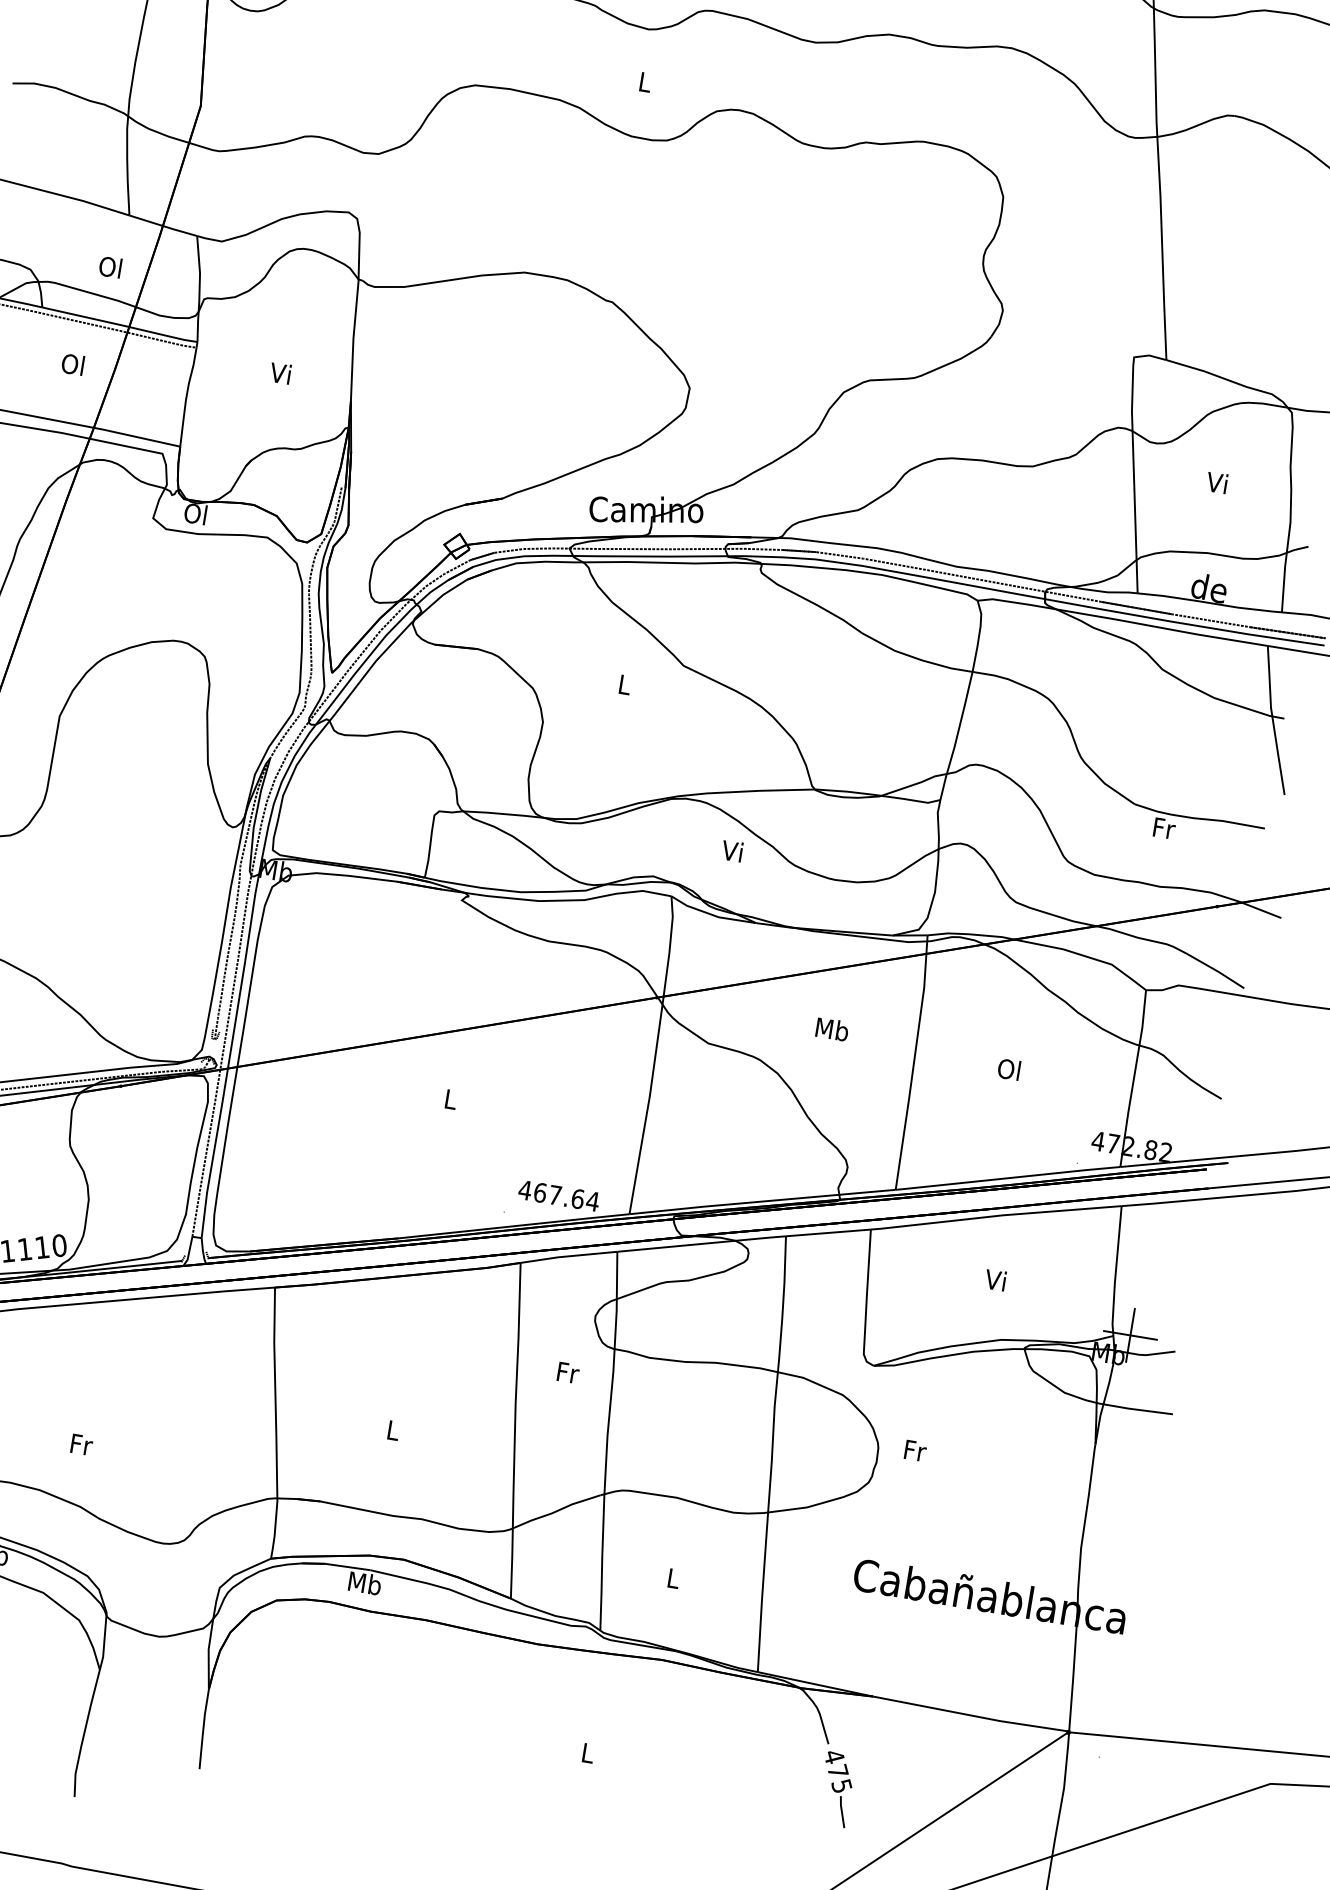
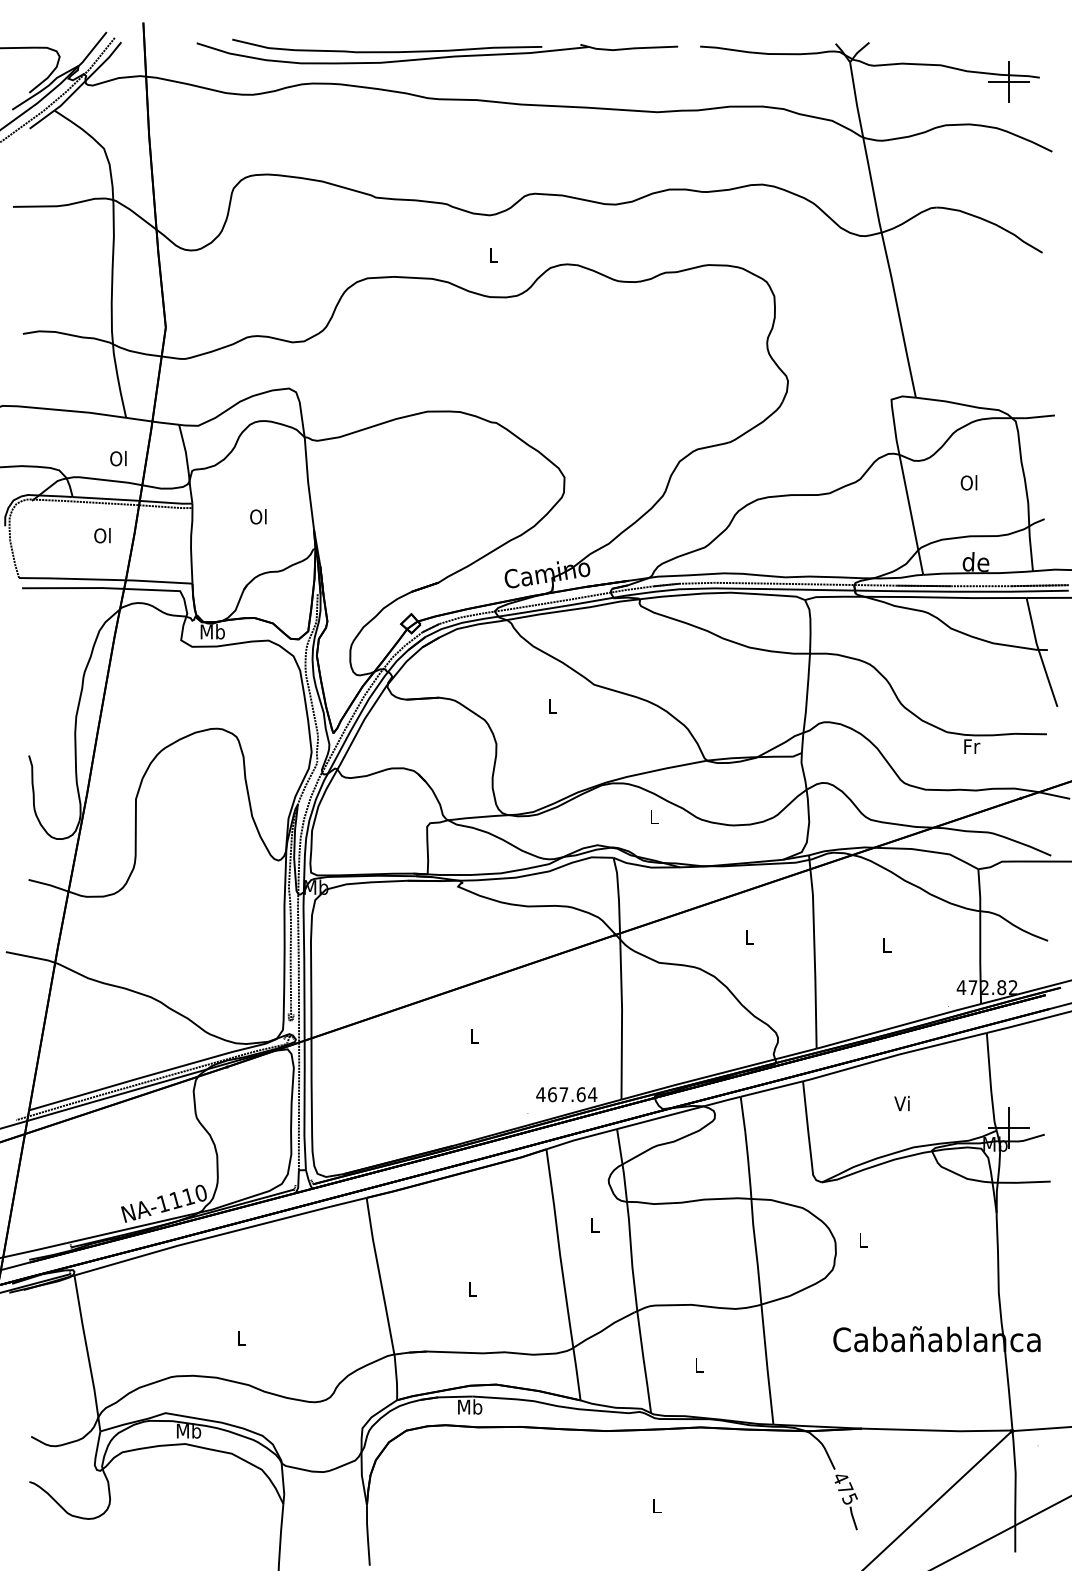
text: (281, 373) -> (258, 516), Vi -> Ol
text: (1216, 482) -> (968, 482), Vi -> Ol
text: (196, 513) -> (212, 631), Ol -> Mb
text: (731, 850) -> (652, 816), Vi -> L
text: (832, 1028) -> (749, 936), Mb -> L
text: (1009, 1068) -> (886, 944), Ol -> L
text: (568, 1373) -> (595, 1225), Fr -> L
text: (82, 1444) -> (242, 1338), Fr -> L
text: (915, 1450) -> (863, 1240), Fr -> L

